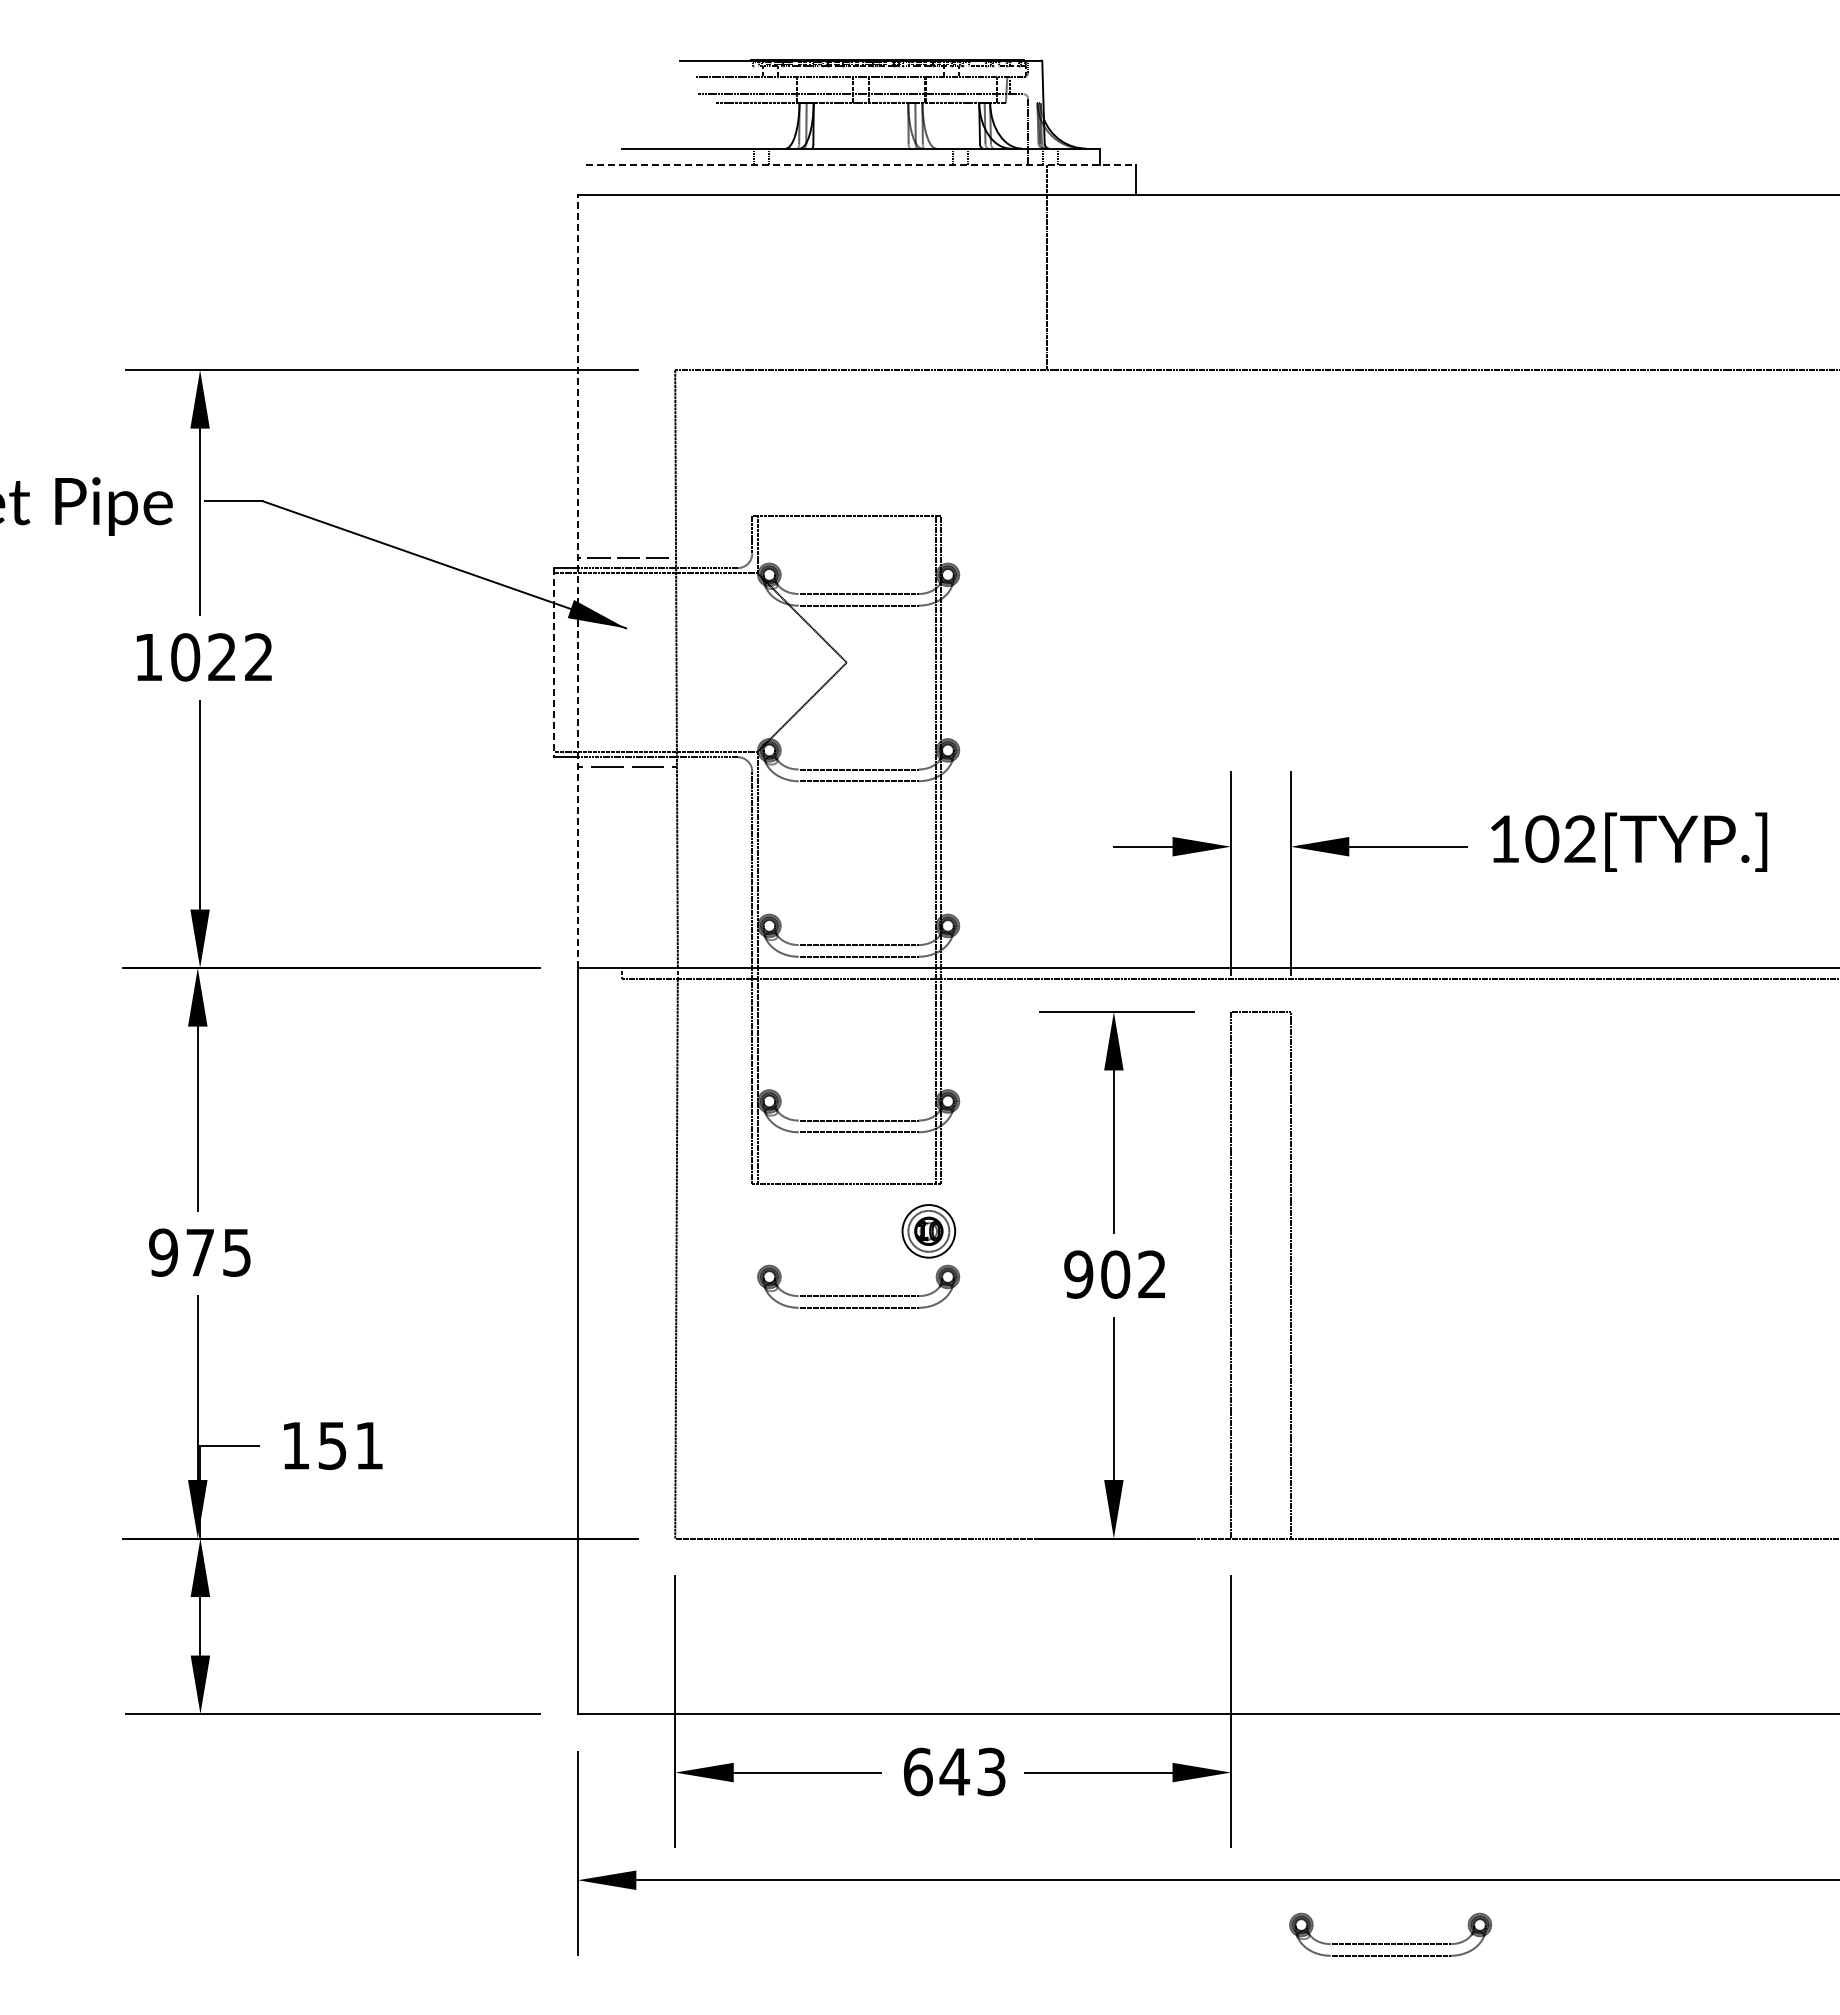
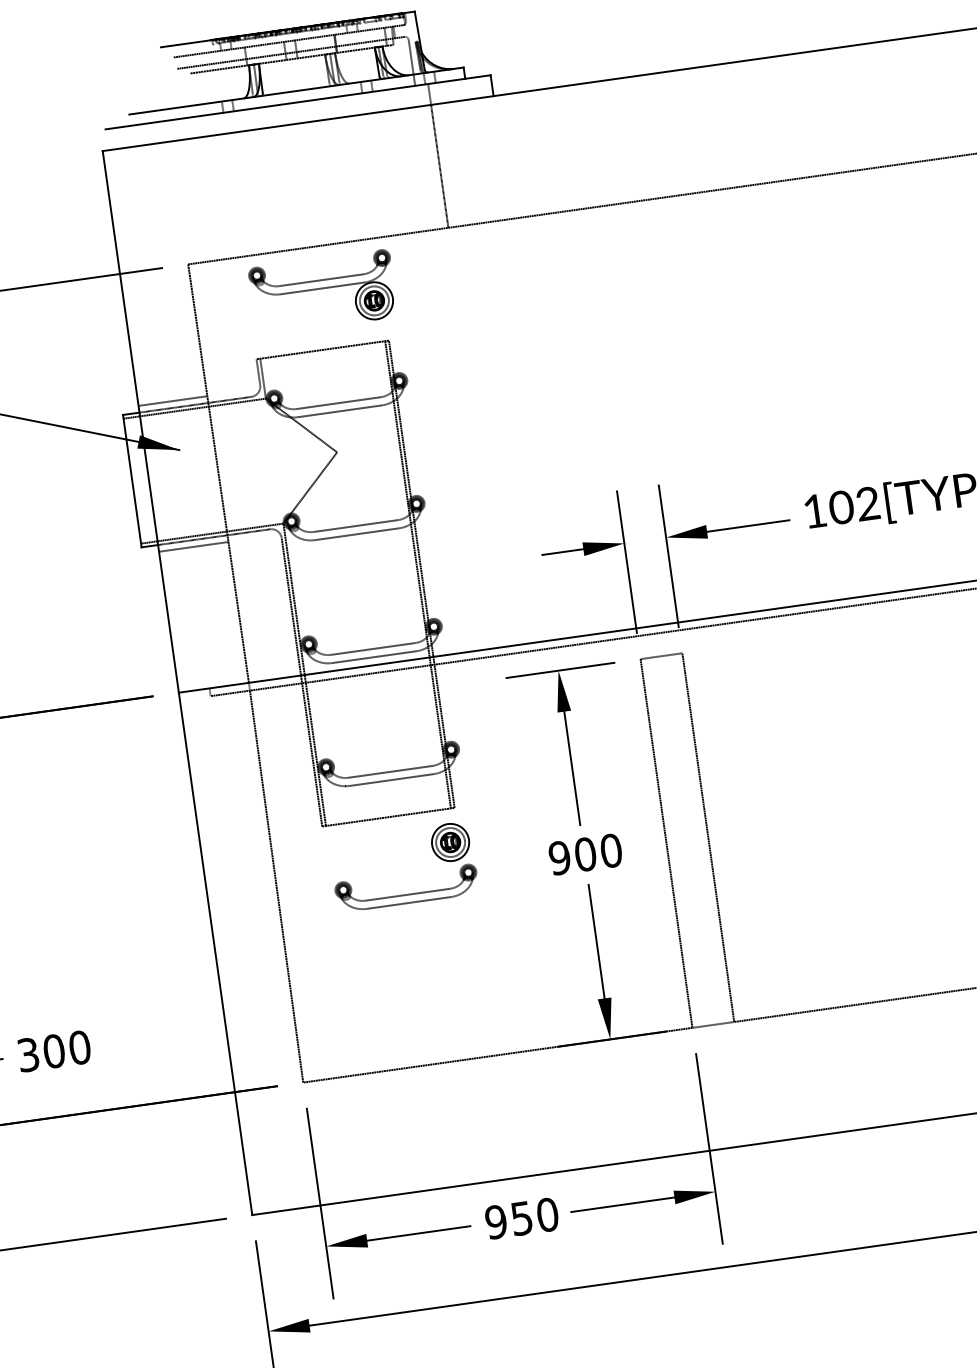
line: (861, 164) -> (298, 102), dashed -> solid
part: (857, 430) -> (321, 288), added
line: (577, 581) -> (140, 422), dashed -> solid
line: (554, 662) -> (132, 481), dashed -> solid
text: (1151, 1274) -> (610, 850), 902 -> 900
text: (332, 1445) -> (54, 1051), 151 -> 300
text: (954, 1771) -> (521, 1218), 643 -> 950
part: (1389, 1943) -> (843, 1295), removed

